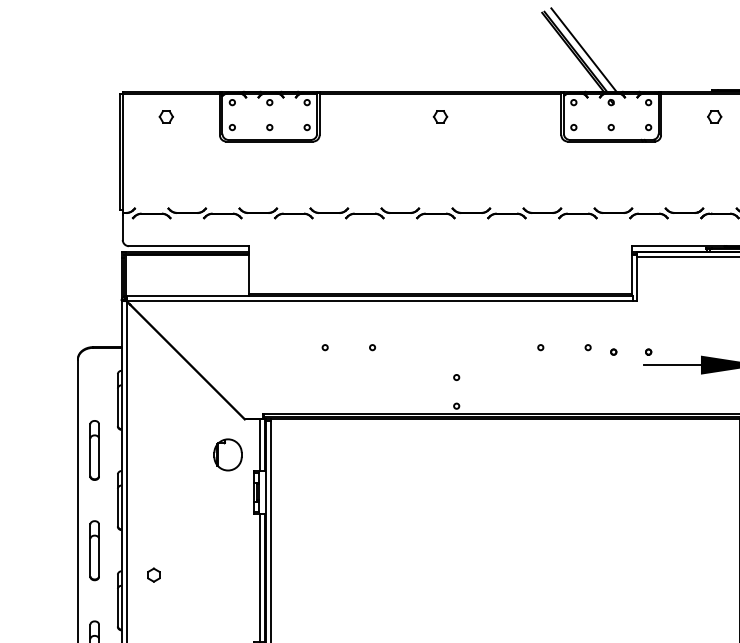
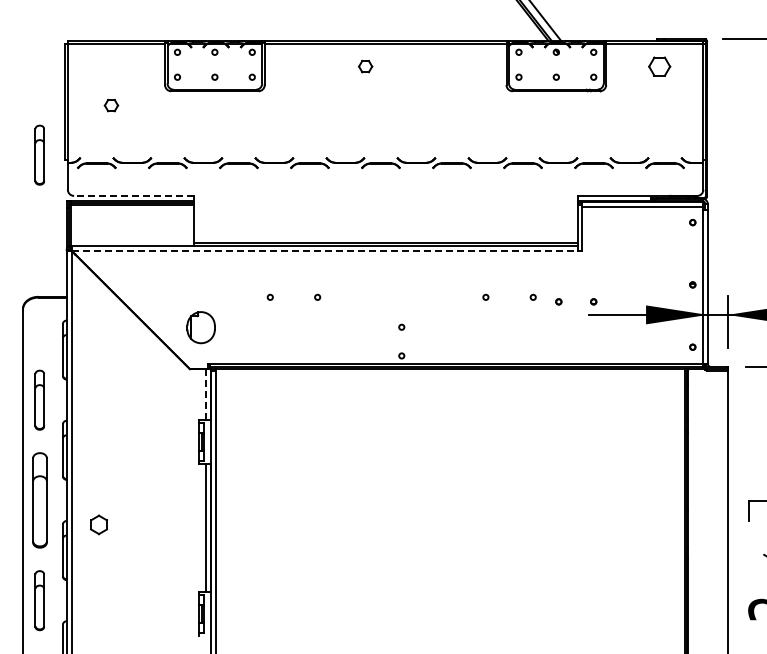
part: (166, 116) -> (111, 105), moved
part: (440, 116) -> (365, 66), moved
part: (714, 116) -> (659, 66), size x1.6
part: (94, 204) -> (39, 154), added
line: (188, 245) -> (133, 195), solid -> dashed
line: (380, 300) -> (325, 250), solid -> dashed
line: (260, 444) -> (205, 394), solid -> dashed
part: (227, 454) -> (200, 327), moved
part: (94, 550) -> (39, 500), size x1.6
part: (153, 574) -> (98, 524), size x1.4

